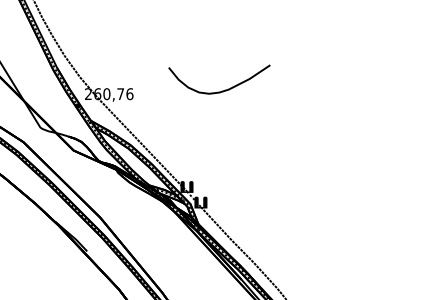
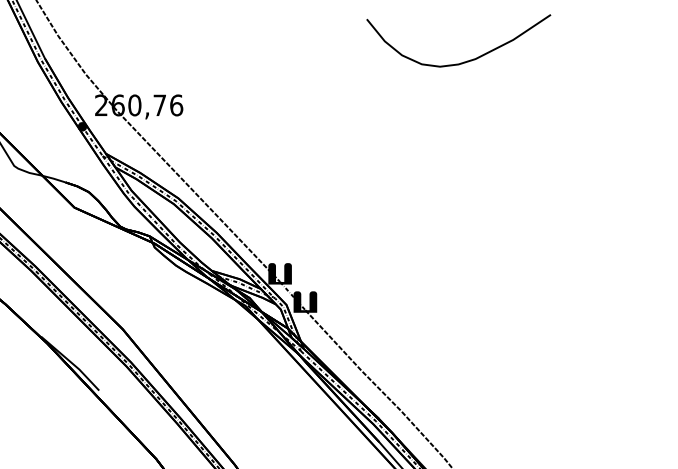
curve: (222, 90) -> (464, 60), moved

